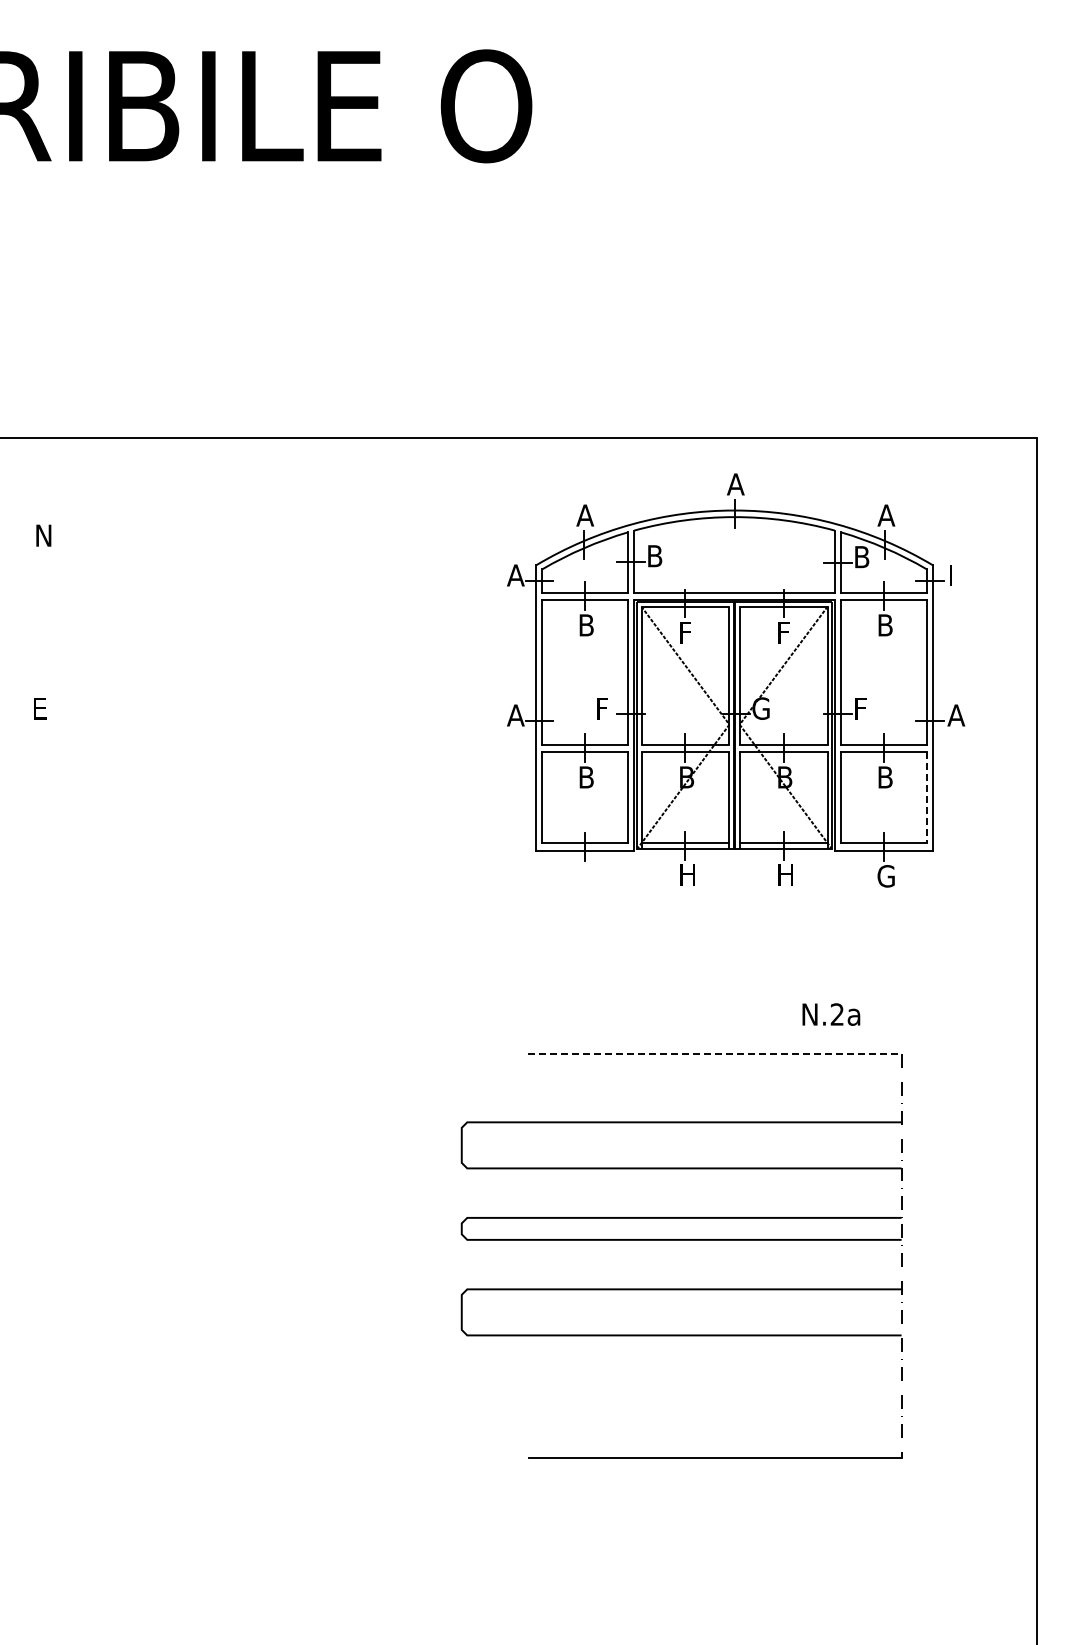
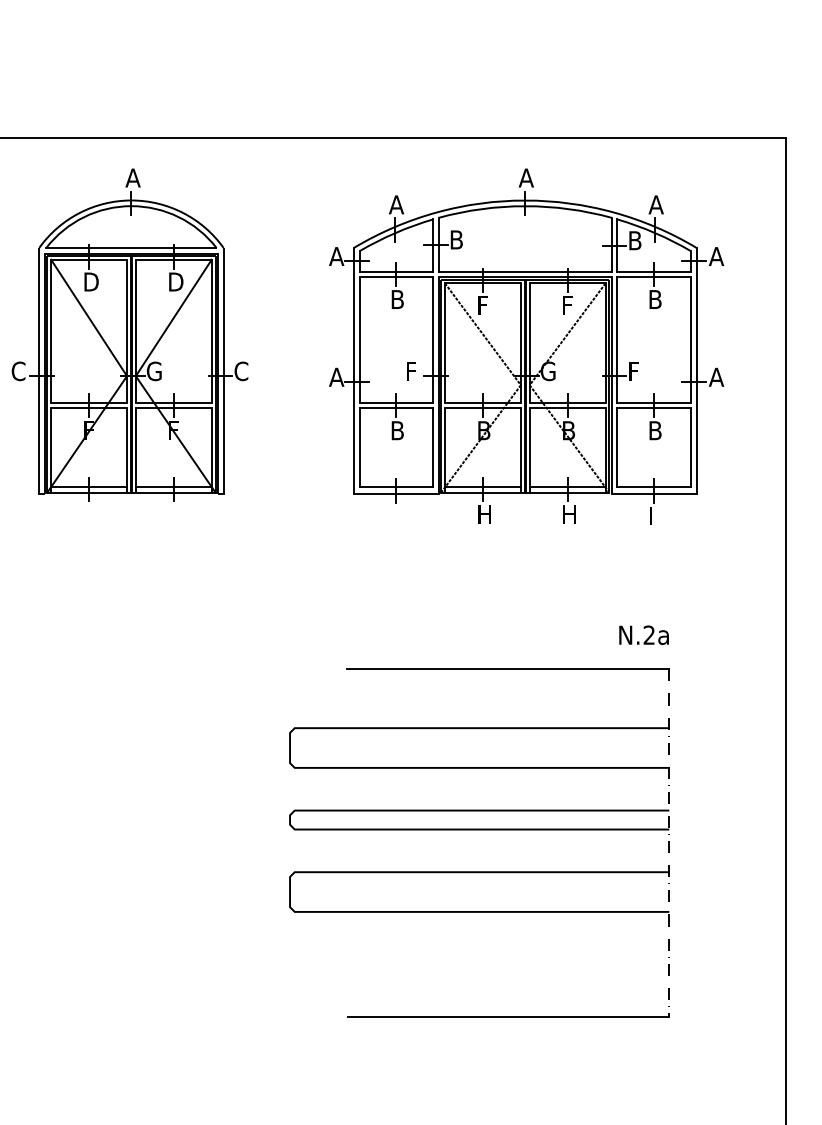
text: (956, 575) -> (716, 256), I -> A
part: (276, 666) -> (130, 335), added
line: (926, 797) -> (690, 448), dashed -> solid
text: (885, 876) -> (655, 516), G -> I
text: (831, 1014) -> (644, 635), moved
line: (714, 1053) -> (507, 668), dashed -> solid

